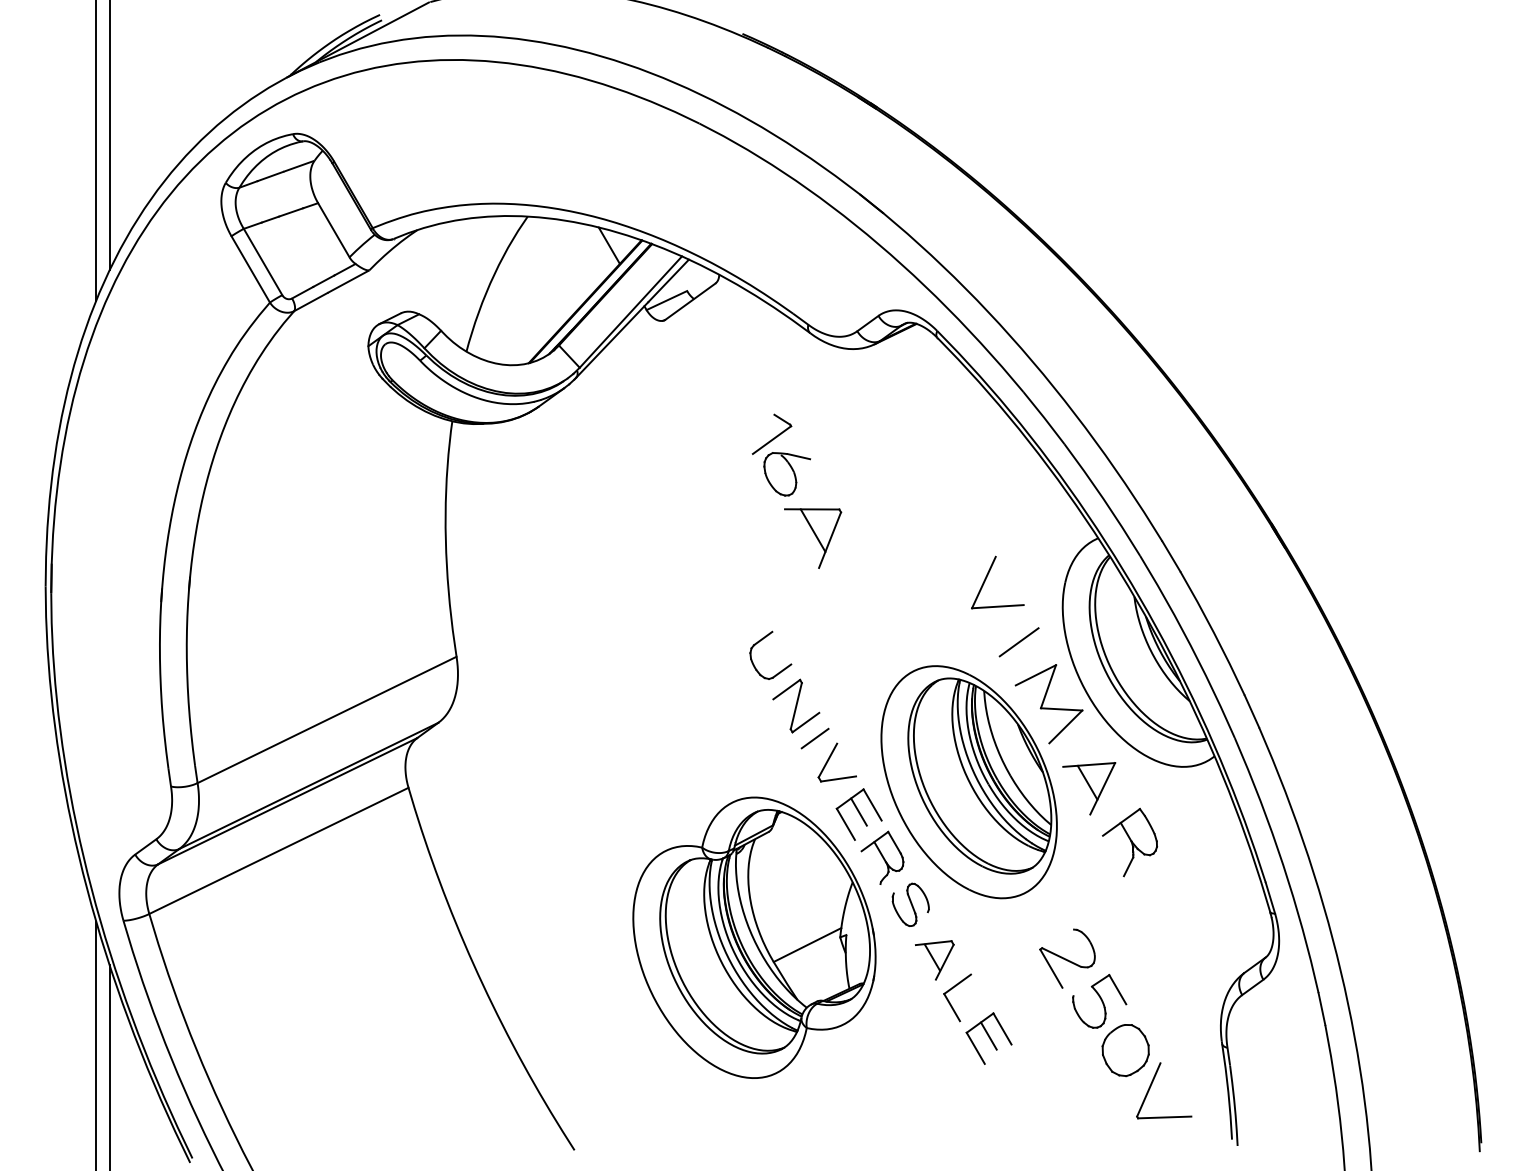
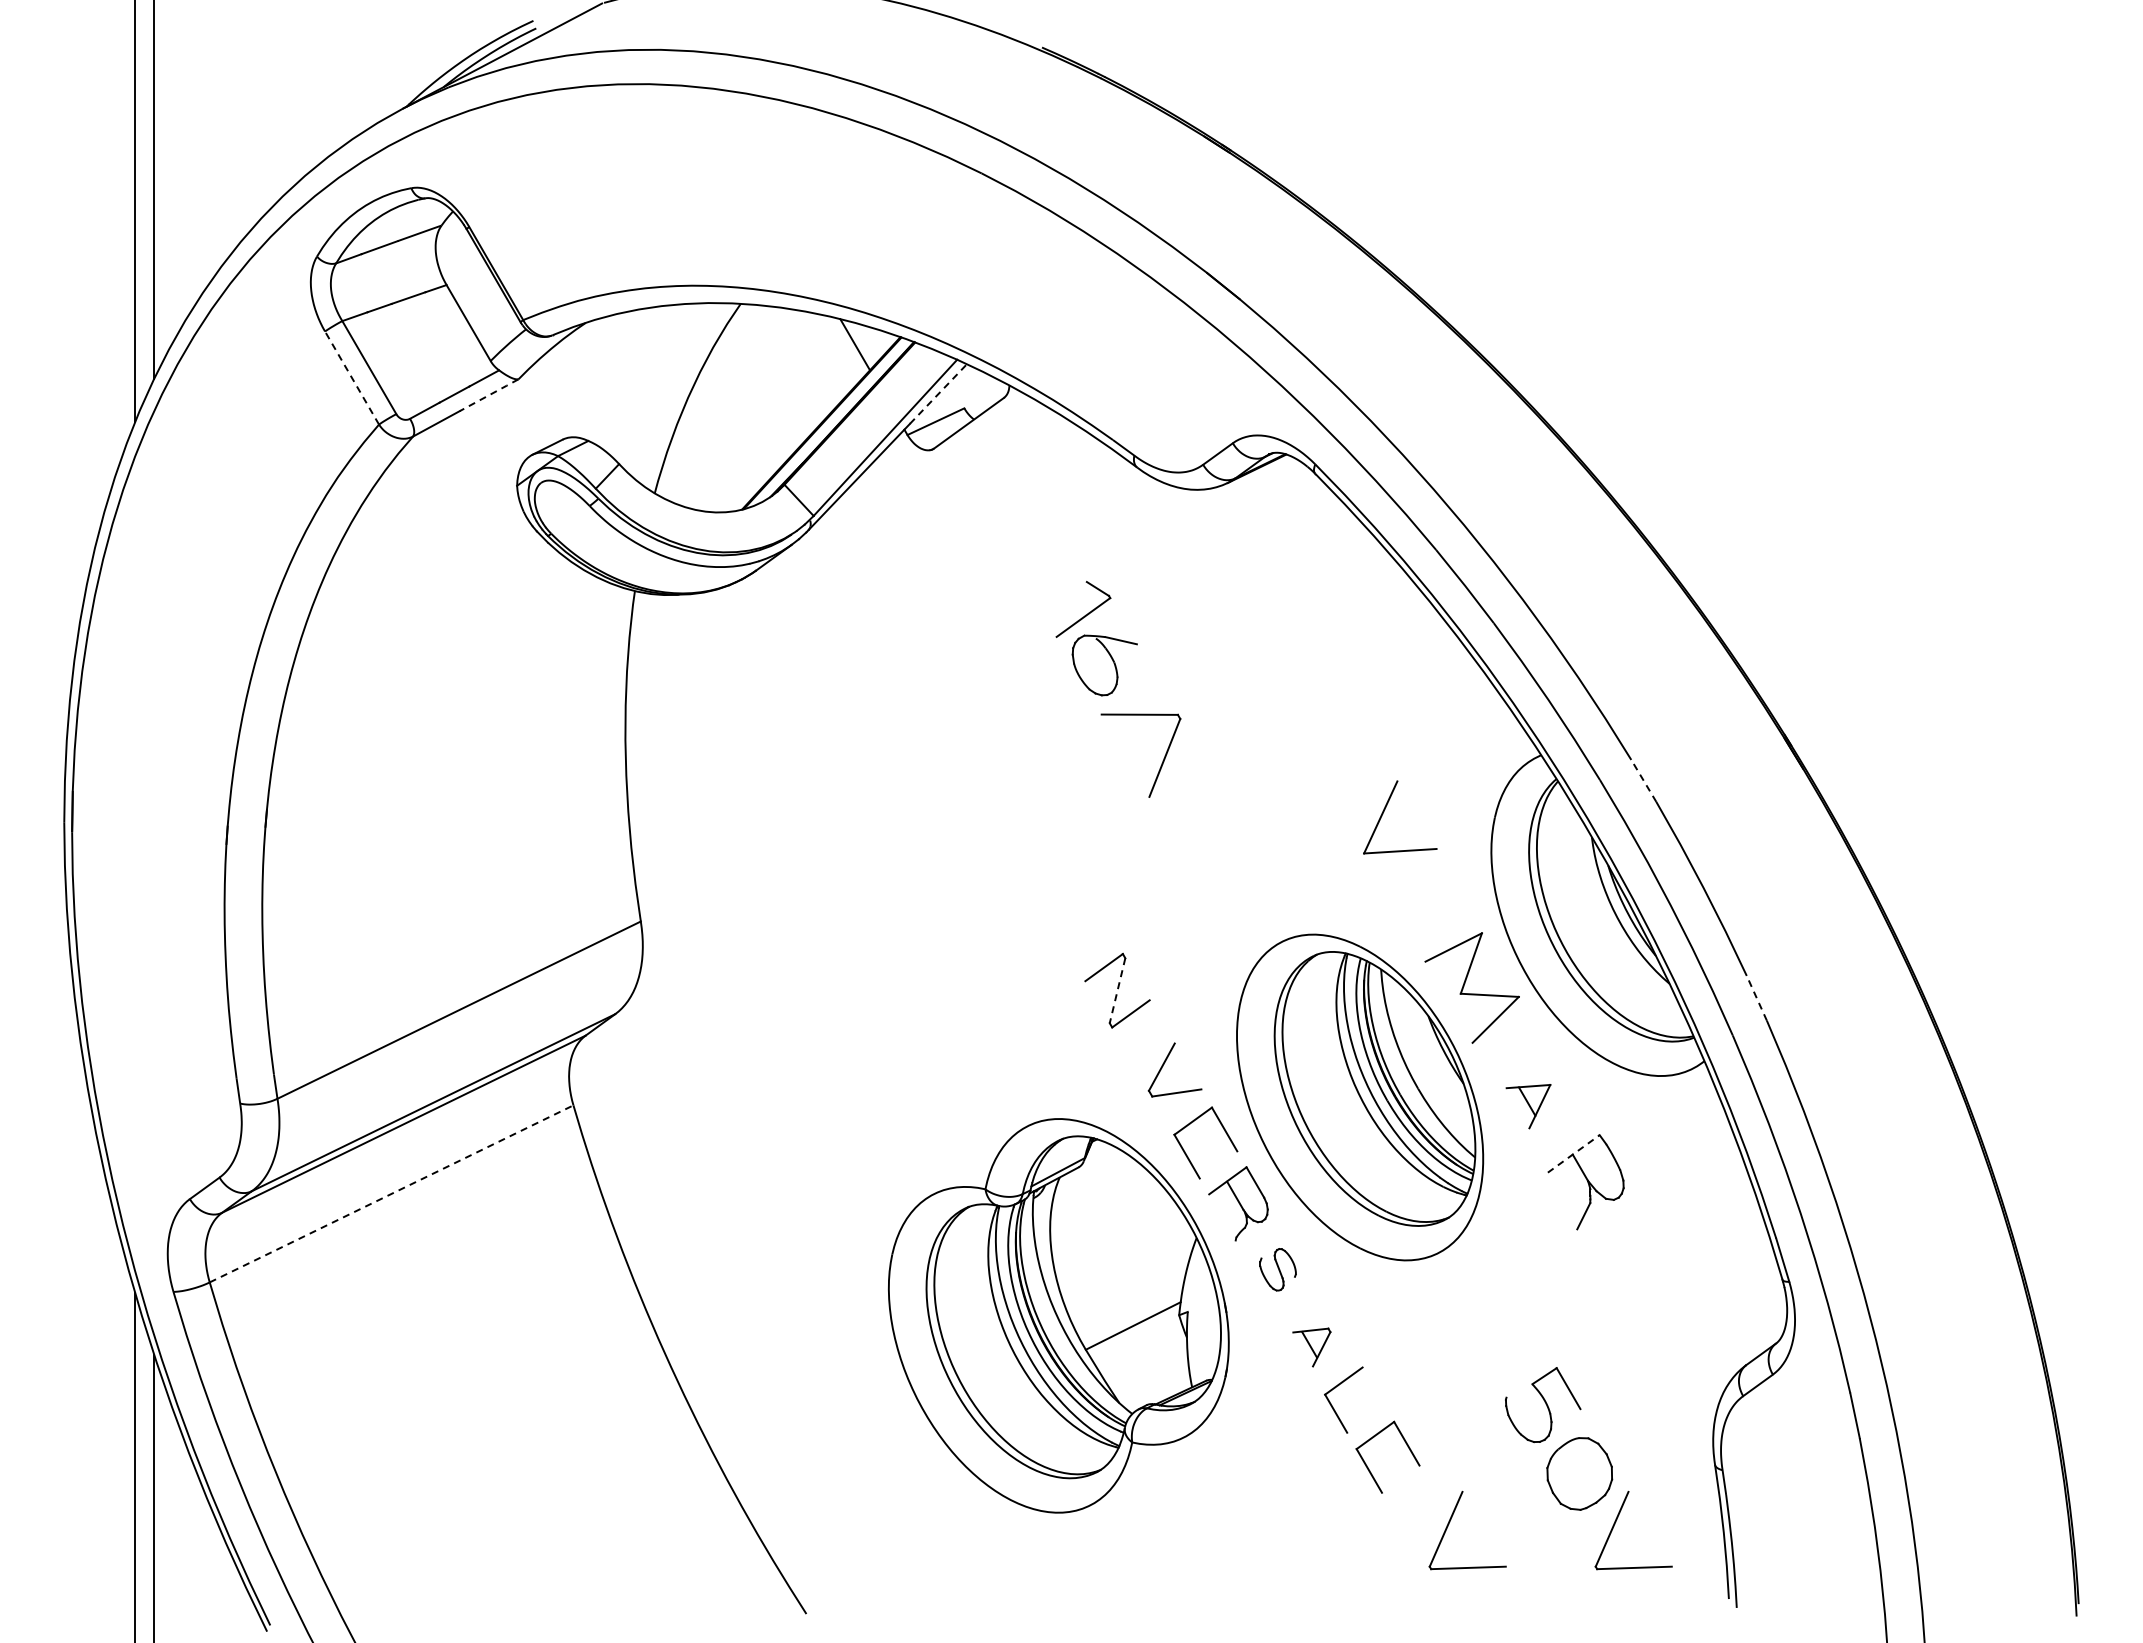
line: (251, 269) -> (352, 378), solid -> dashed
line: (668, 280) -> (938, 393), solid -> dashed
line: (348, 281) -> (489, 395), solid -> dashed
line: (812, 530) -> (1140, 744), removed
line: (1171, 556) -> (1643, 780), solid -> dashed
line: (1019, 641) -> (1430, 900), removed
part: (759, 642) -> (1065, 901), removed
line: (796, 706) -> (1117, 991), solid -> dashed
line: (1251, 711) -> (1756, 998), solid -> dashed
line: (814, 738) -> (1143, 1035), removed
part: (1089, 788) -> (1528, 1106), size x0.6
line: (859, 812) -> (1205, 1139), removed
line: (1121, 822) -> (1573, 1153), solid -> dashed
line: (279, 850) -> (392, 1193), solid -> dashed
part: (910, 904) -> (1277, 1269), size x0.7
part: (1067, 958) -> (1497, 1344), removed
part: (934, 960) -> (1311, 1347), size x0.7
line: (988, 1035) -> (1387, 1453), removed
part: (1033, 1085) -> (1450, 1522), added

